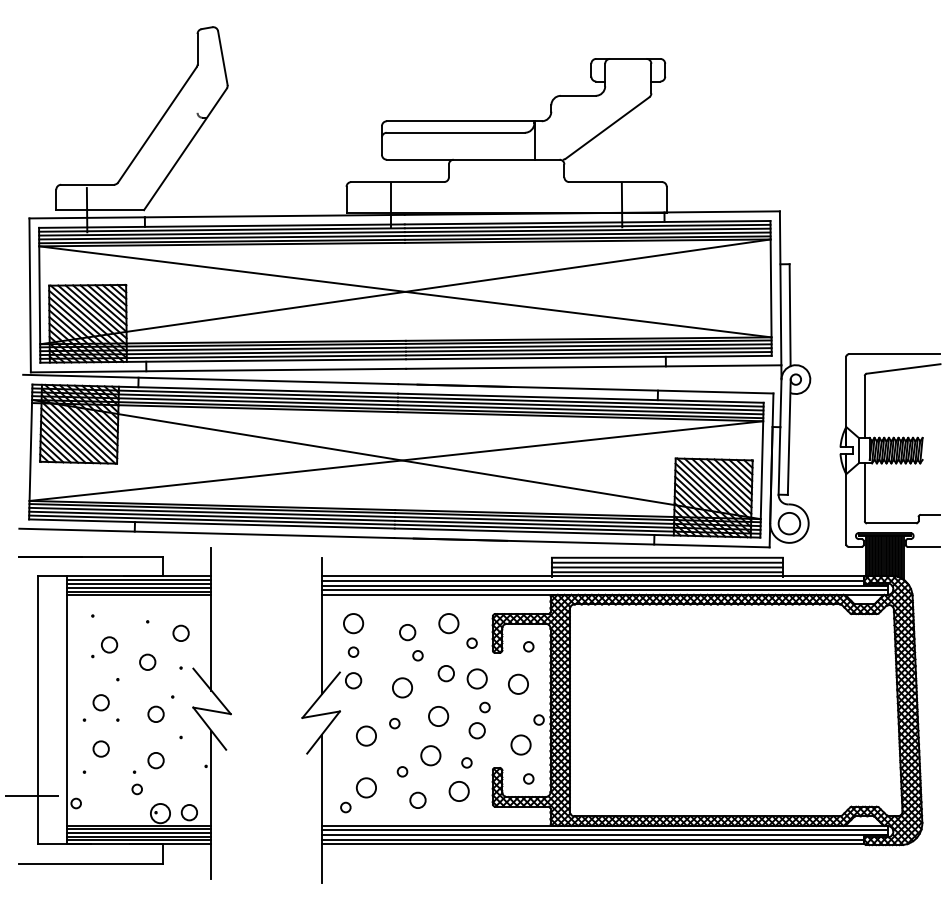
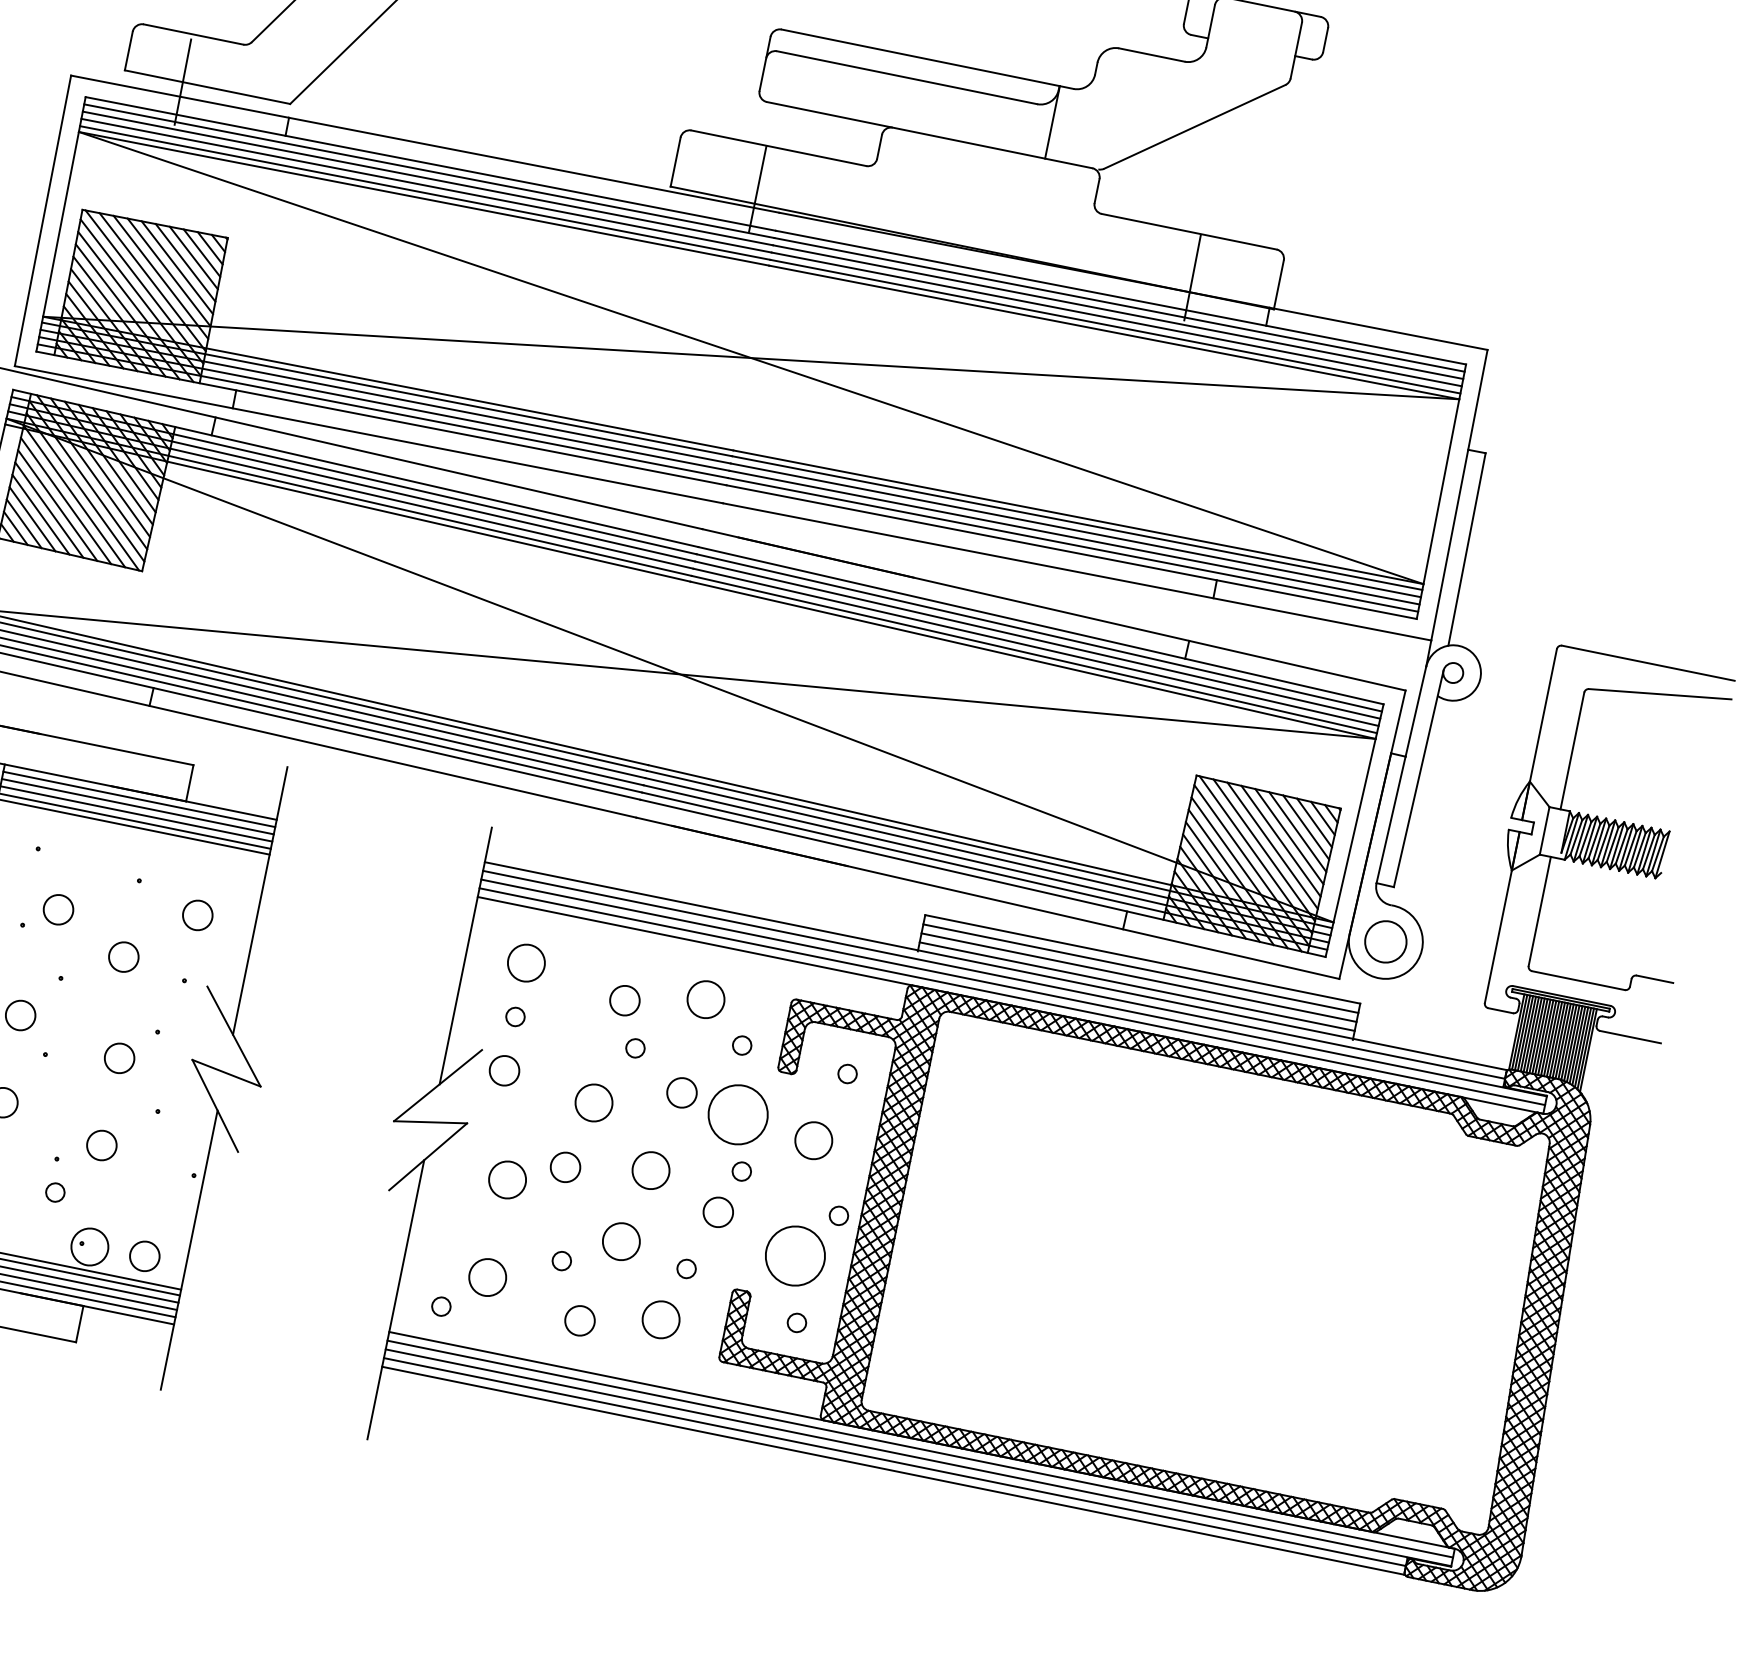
circle: (476, 678) -> (736, 1113), size x1.6
circle: (394, 723) -> (565, 1166), size x1.6
circle: (520, 744) -> (794, 1254), size x1.6

